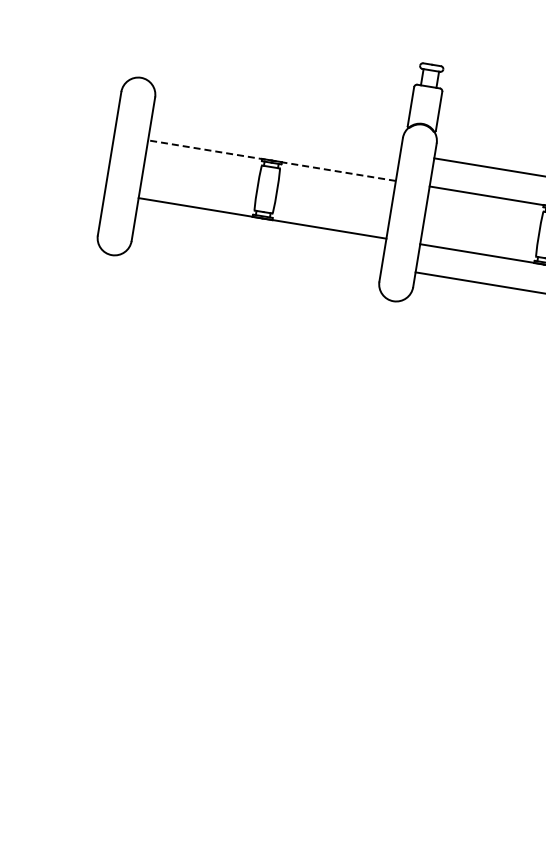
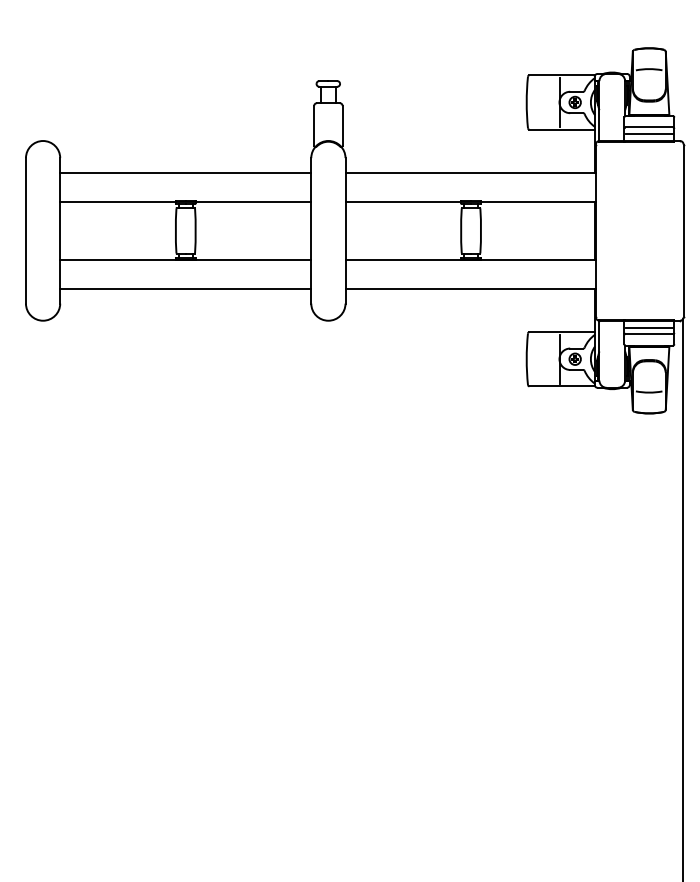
line: (276, 132) -> (185, 173), added
line: (271, 160) -> (185, 201), dashed -> solid
line: (257, 246) -> (185, 288), added

